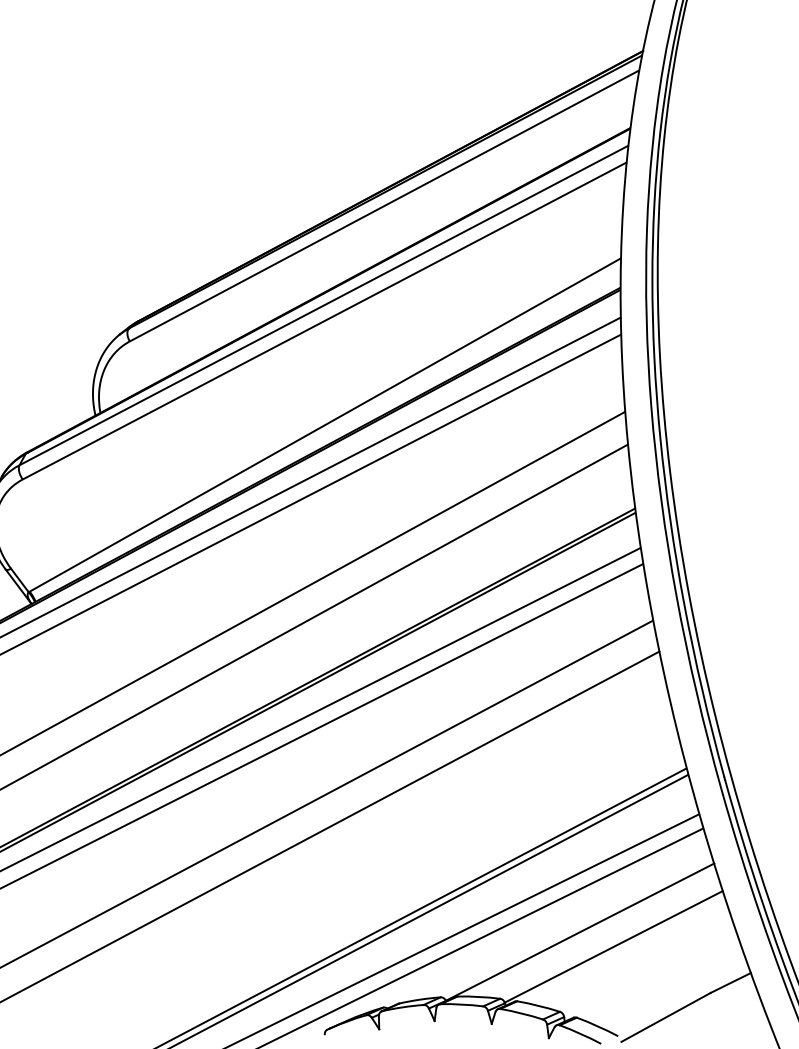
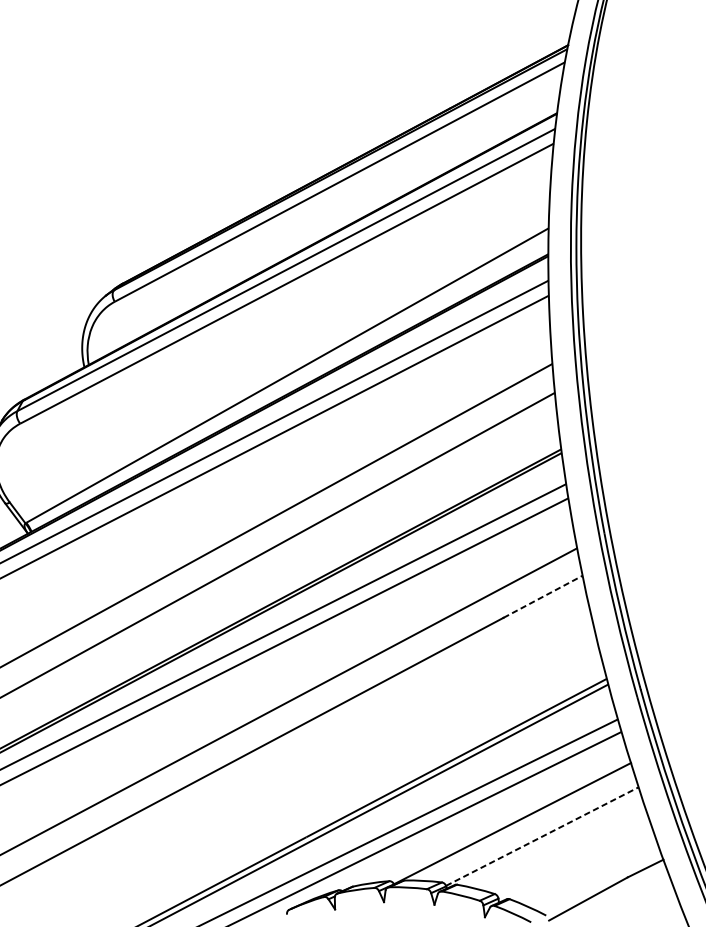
line: (614, 675) -> (542, 596), solid -> dashed
line: (614, 946) -> (542, 836), solid -> dashed

